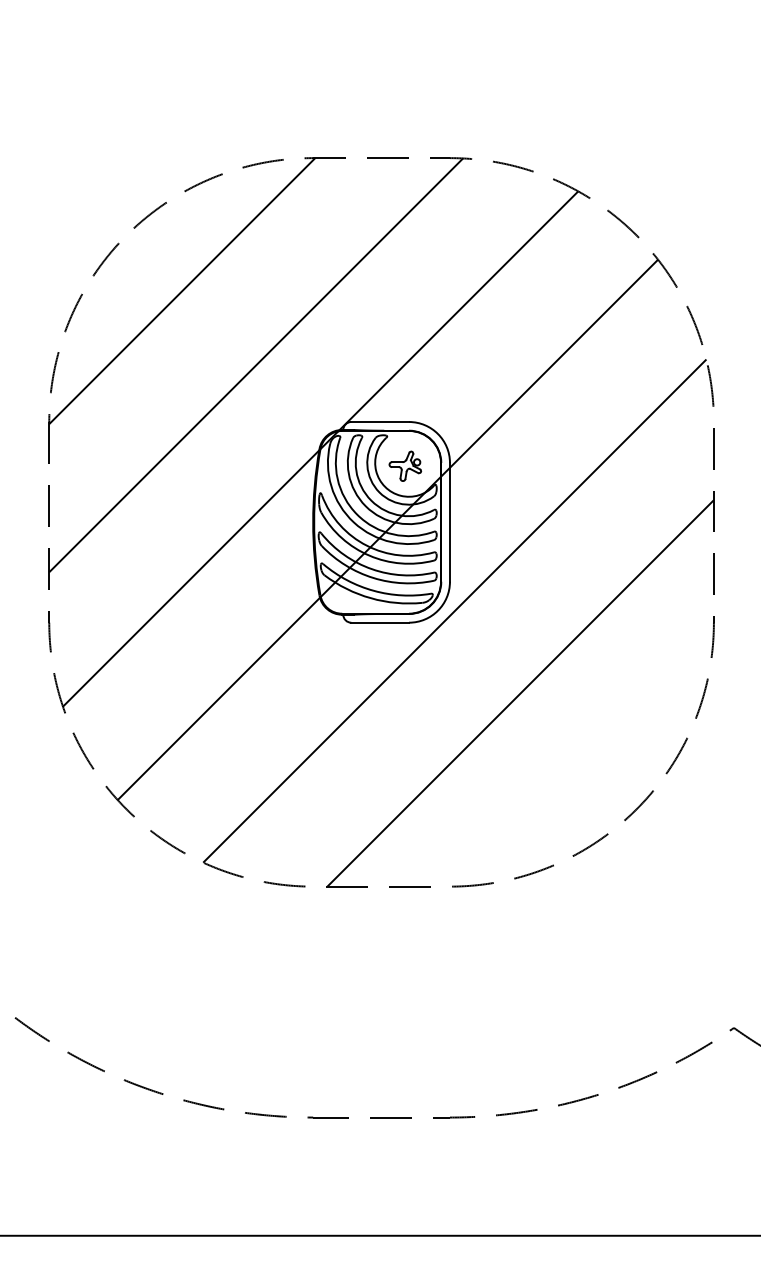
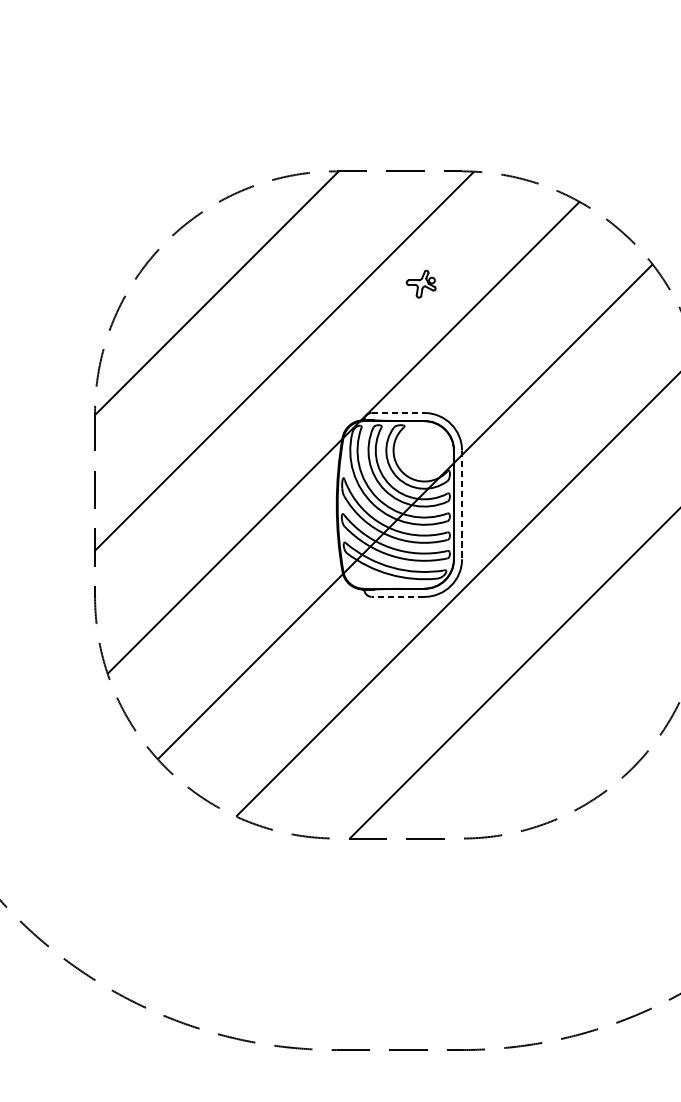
line: (380, 422) -> (398, 413), solid -> dashed
part: (405, 465) -> (421, 283), moved
line: (449, 522) -> (461, 505), solid -> dashed
line: (380, 622) -> (398, 596), solid -> dashed

